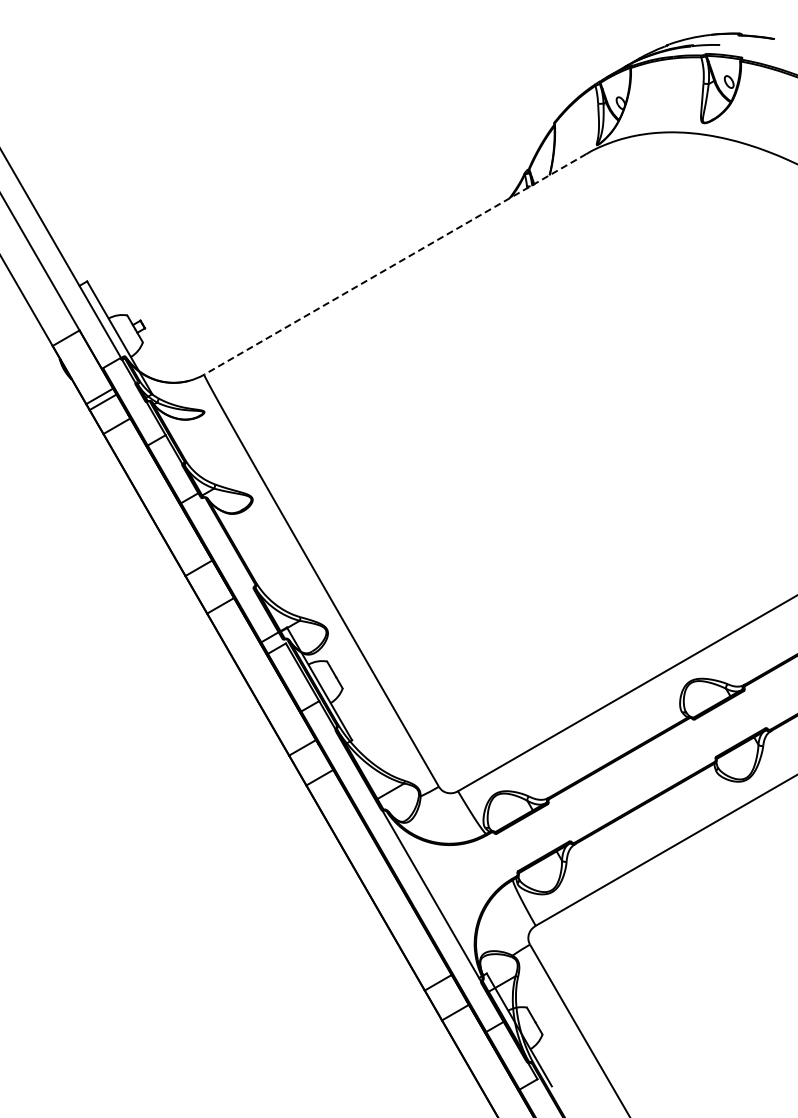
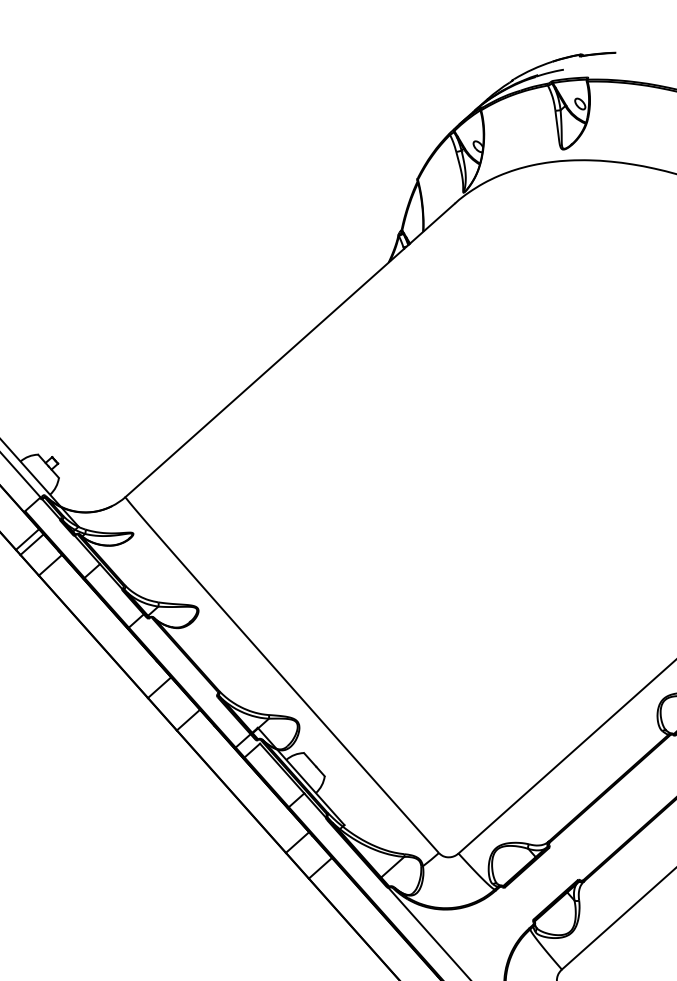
line: (395, 264) -> (290, 350), dashed -> solid

